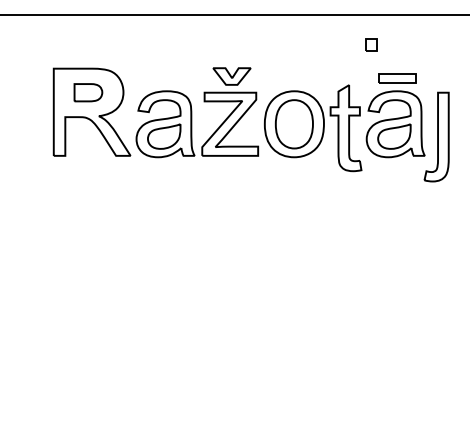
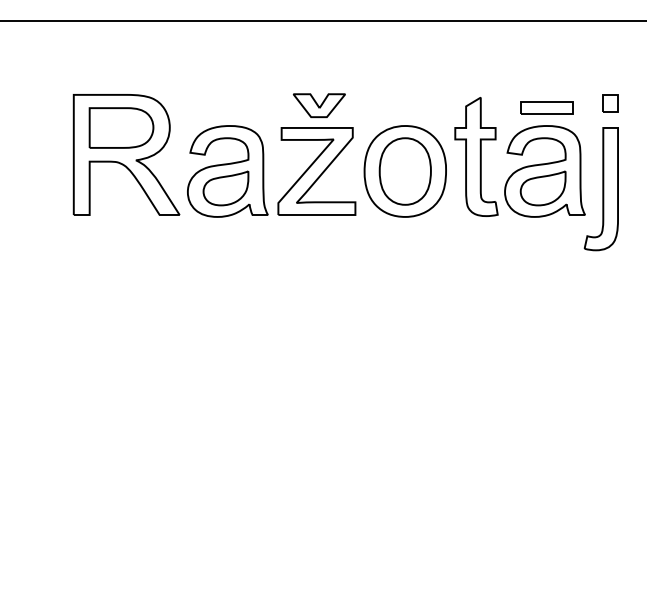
part: (371, 45) -> (610, 103), moved
part: (88, 92) -> (121, 127), size x1.67
part: (346, 127) -> (476, 156), moved

